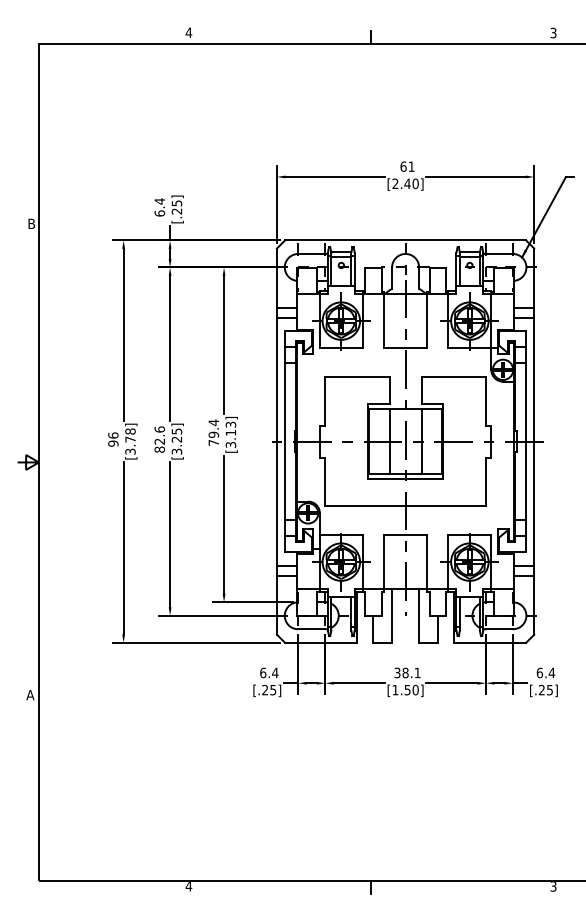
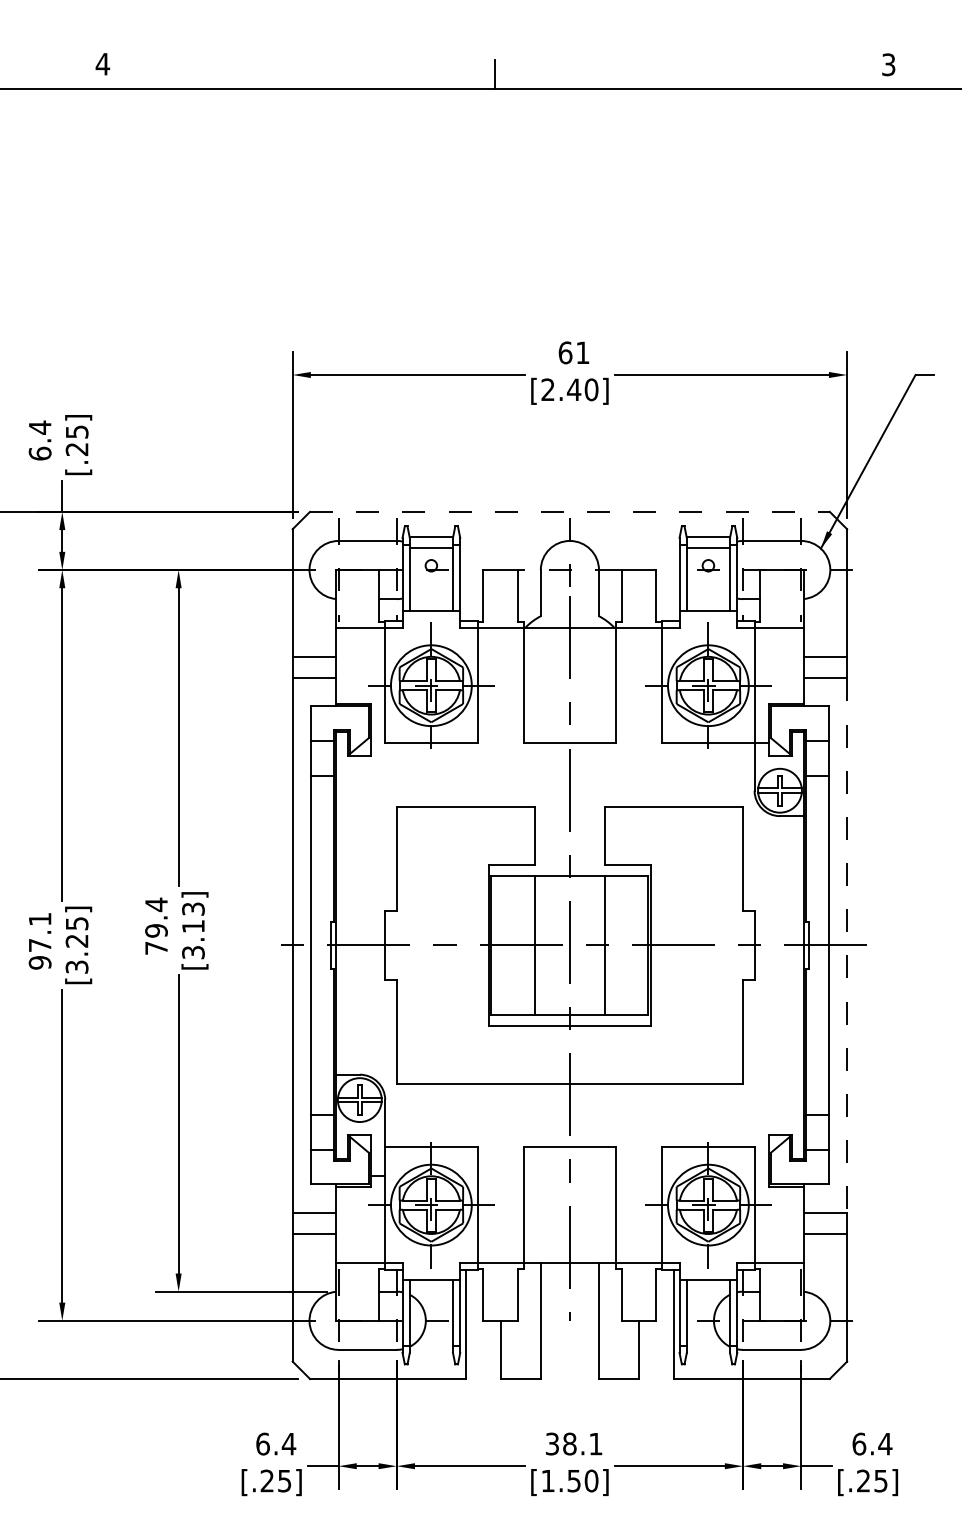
line: (405, 240) -> (569, 511), solid -> dashed
text: (159, 439) -> (39, 940), 82.6 -> 97.1
line: (534, 441) -> (847, 945), solid -> dashed

